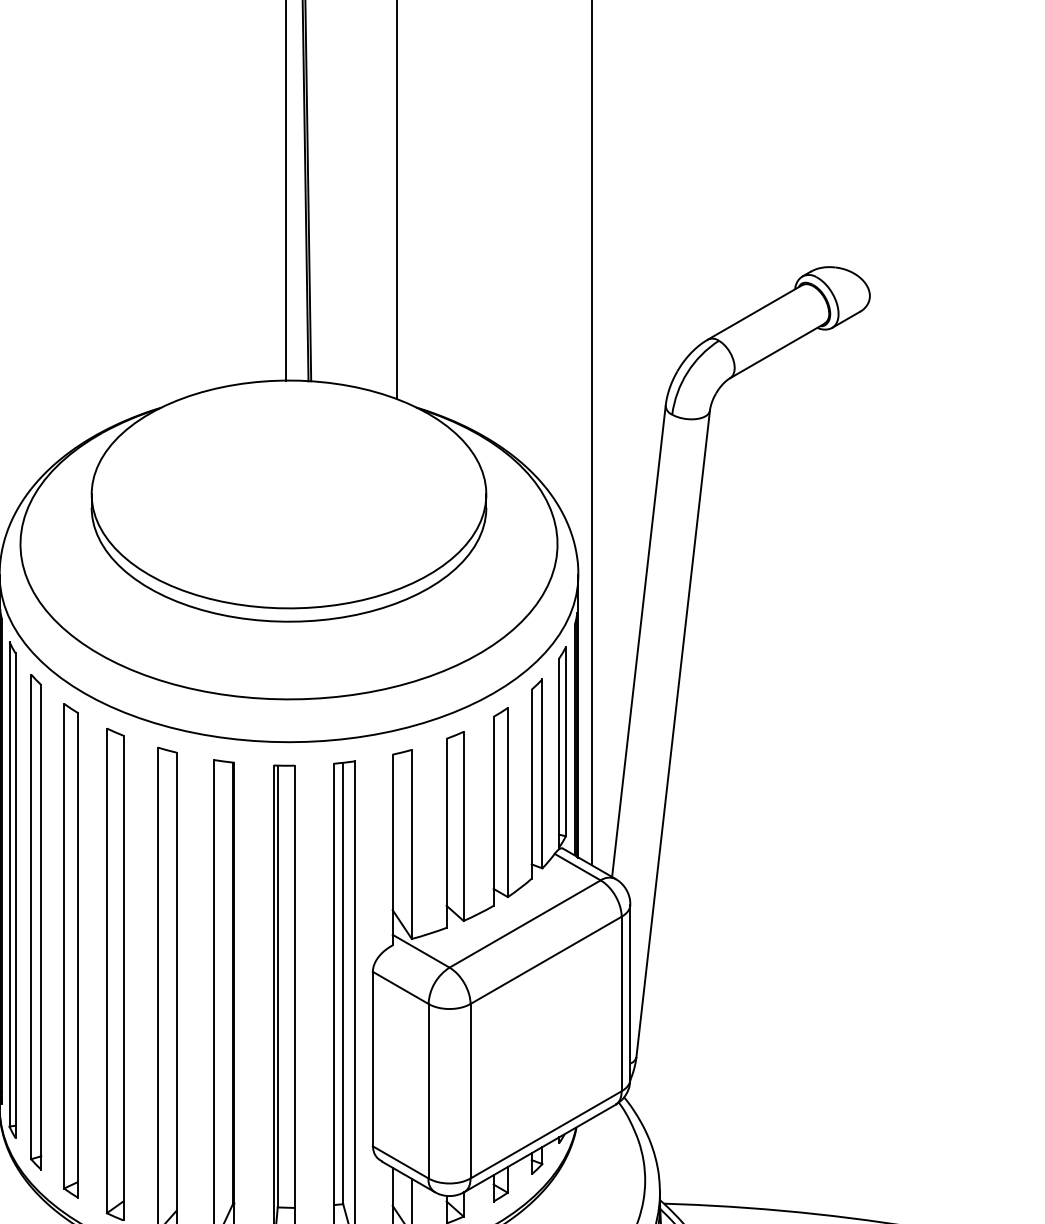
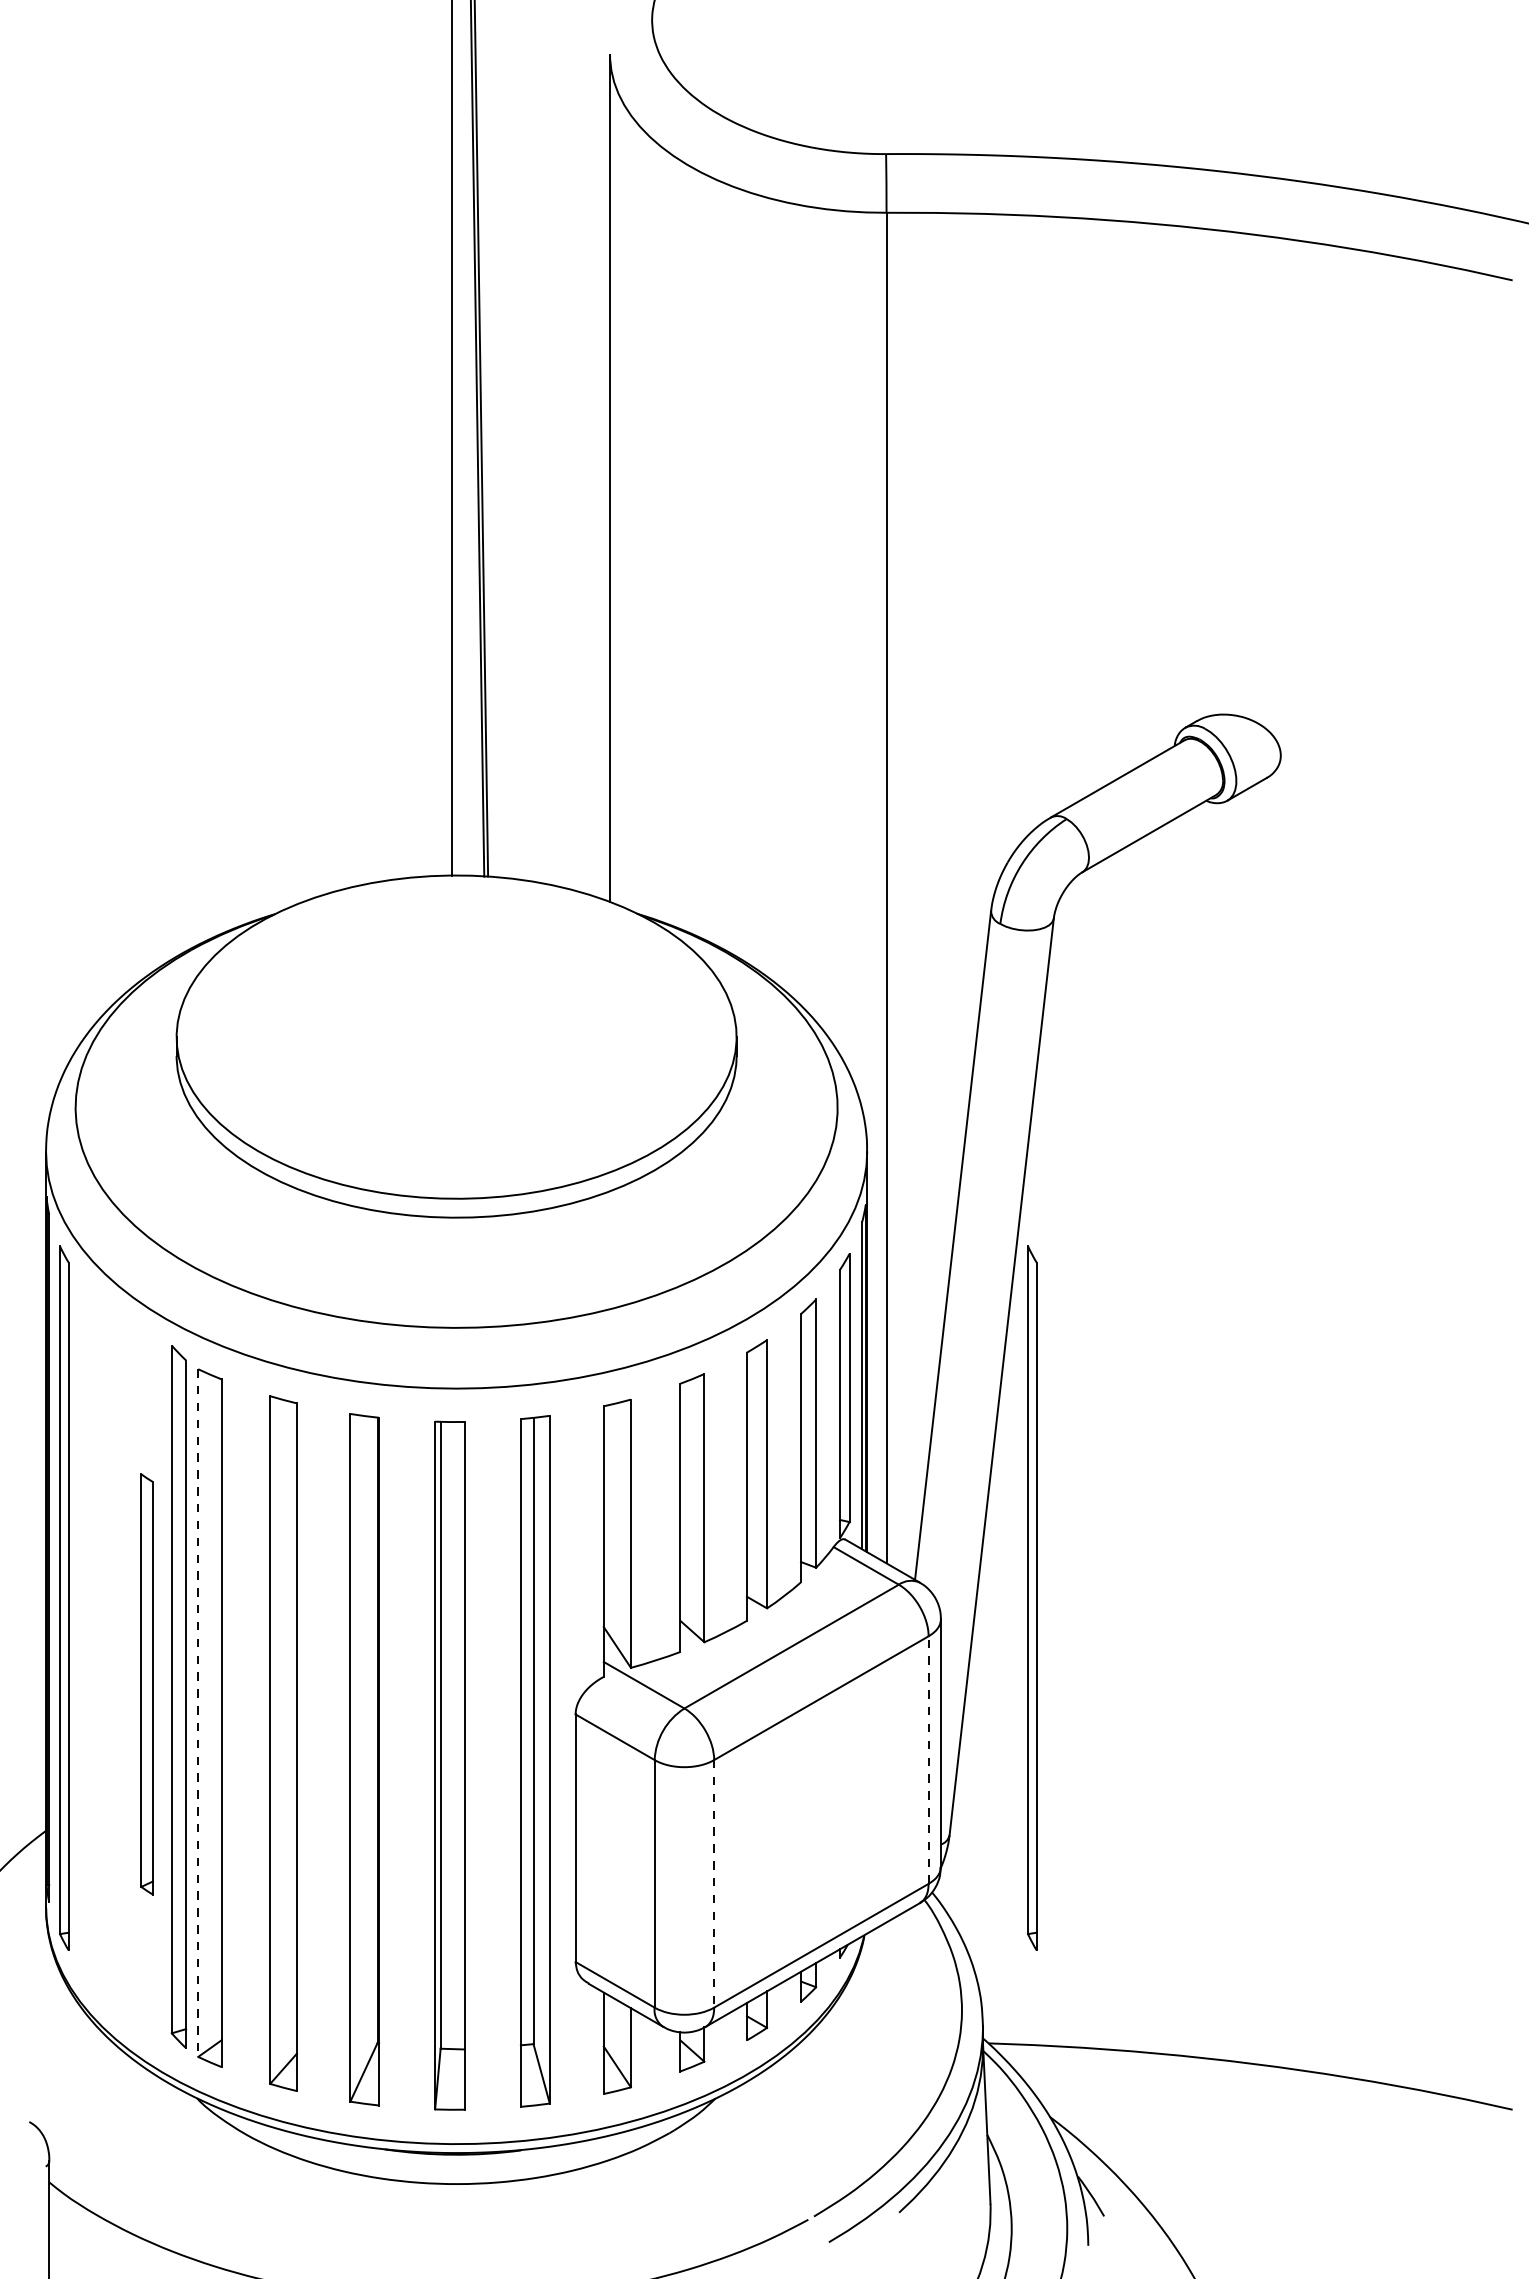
part: (694, 889) -> (1032, 1597), added
part: (35, 921) -> (178, 1696), moved
part: (70, 950) -> (146, 1684), size x0.6
line: (107, 971) -> (198, 1713), solid -> dashed
line: (621, 1004) -> (928, 1760), solid -> dashed
line: (470, 1090) -> (714, 1883), solid -> dashed

